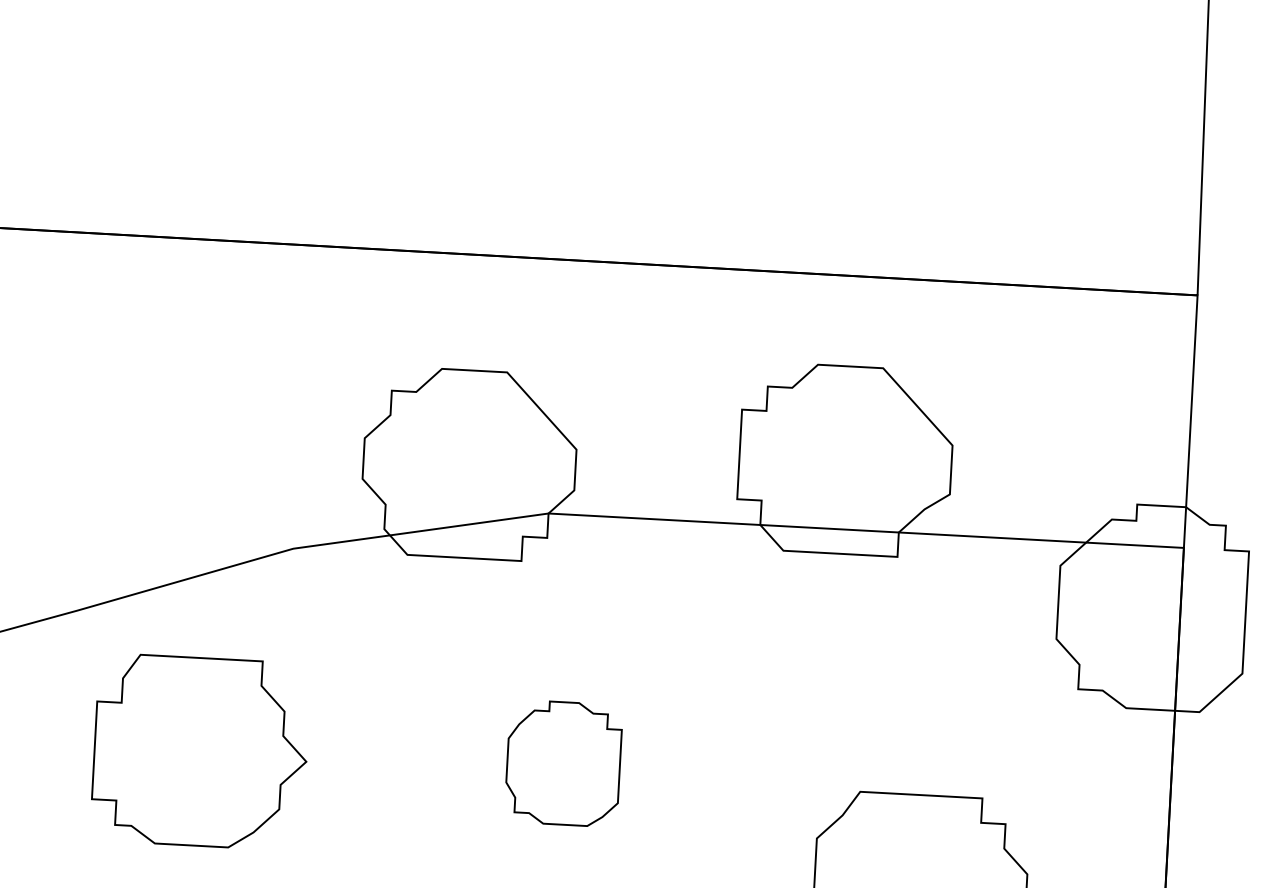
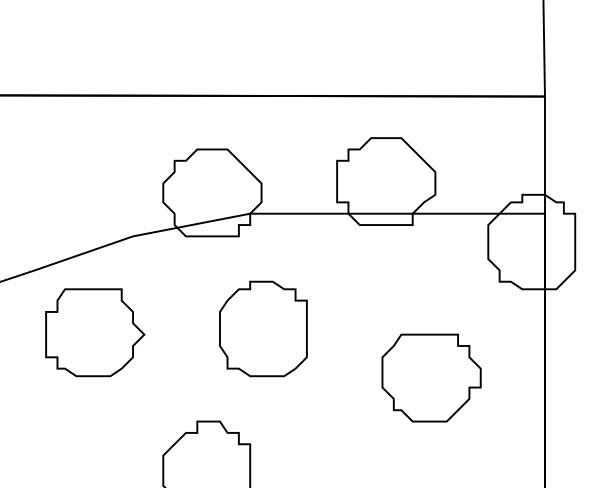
part: (563, 762) -> (263, 328), size x1.67

